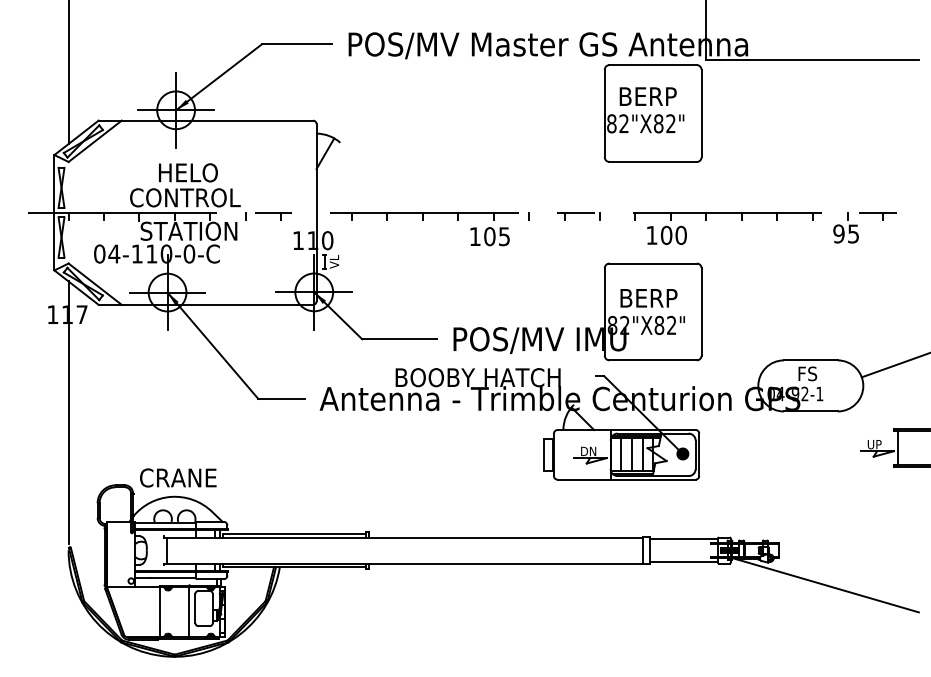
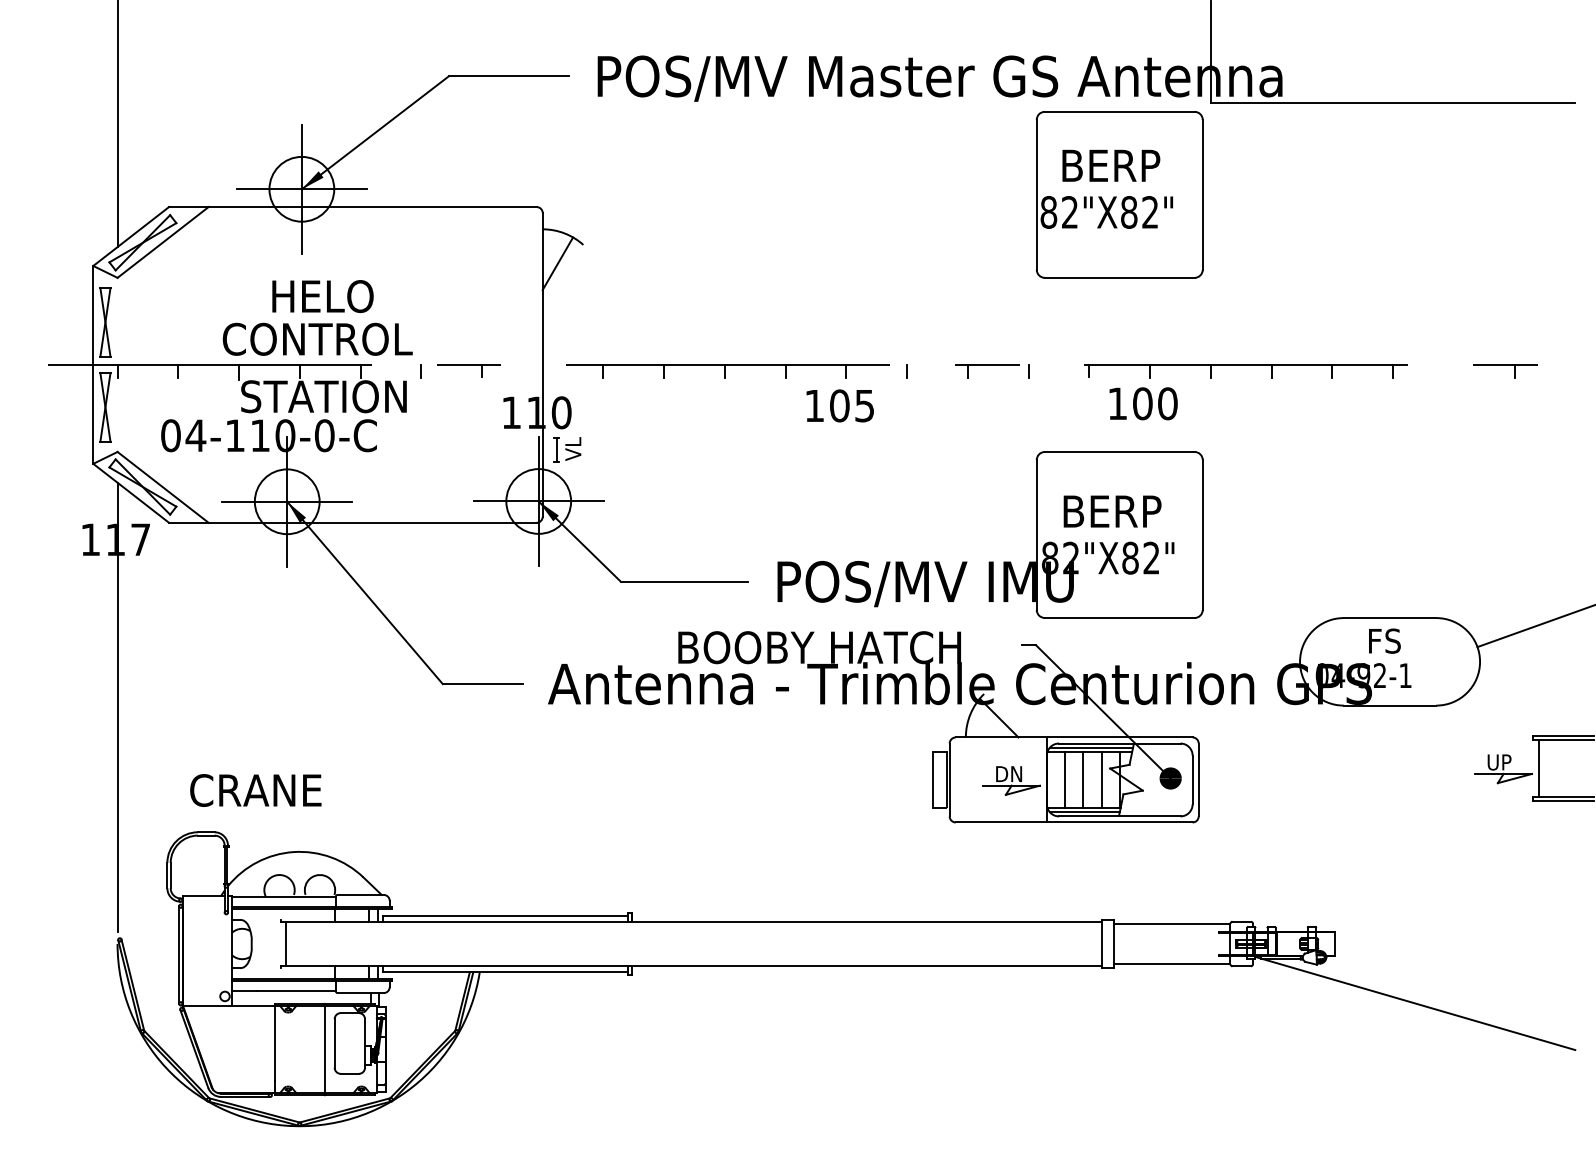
part: (845, 227) -> (1449, 390), removed
text: (178, 477) -> (256, 789), moved

